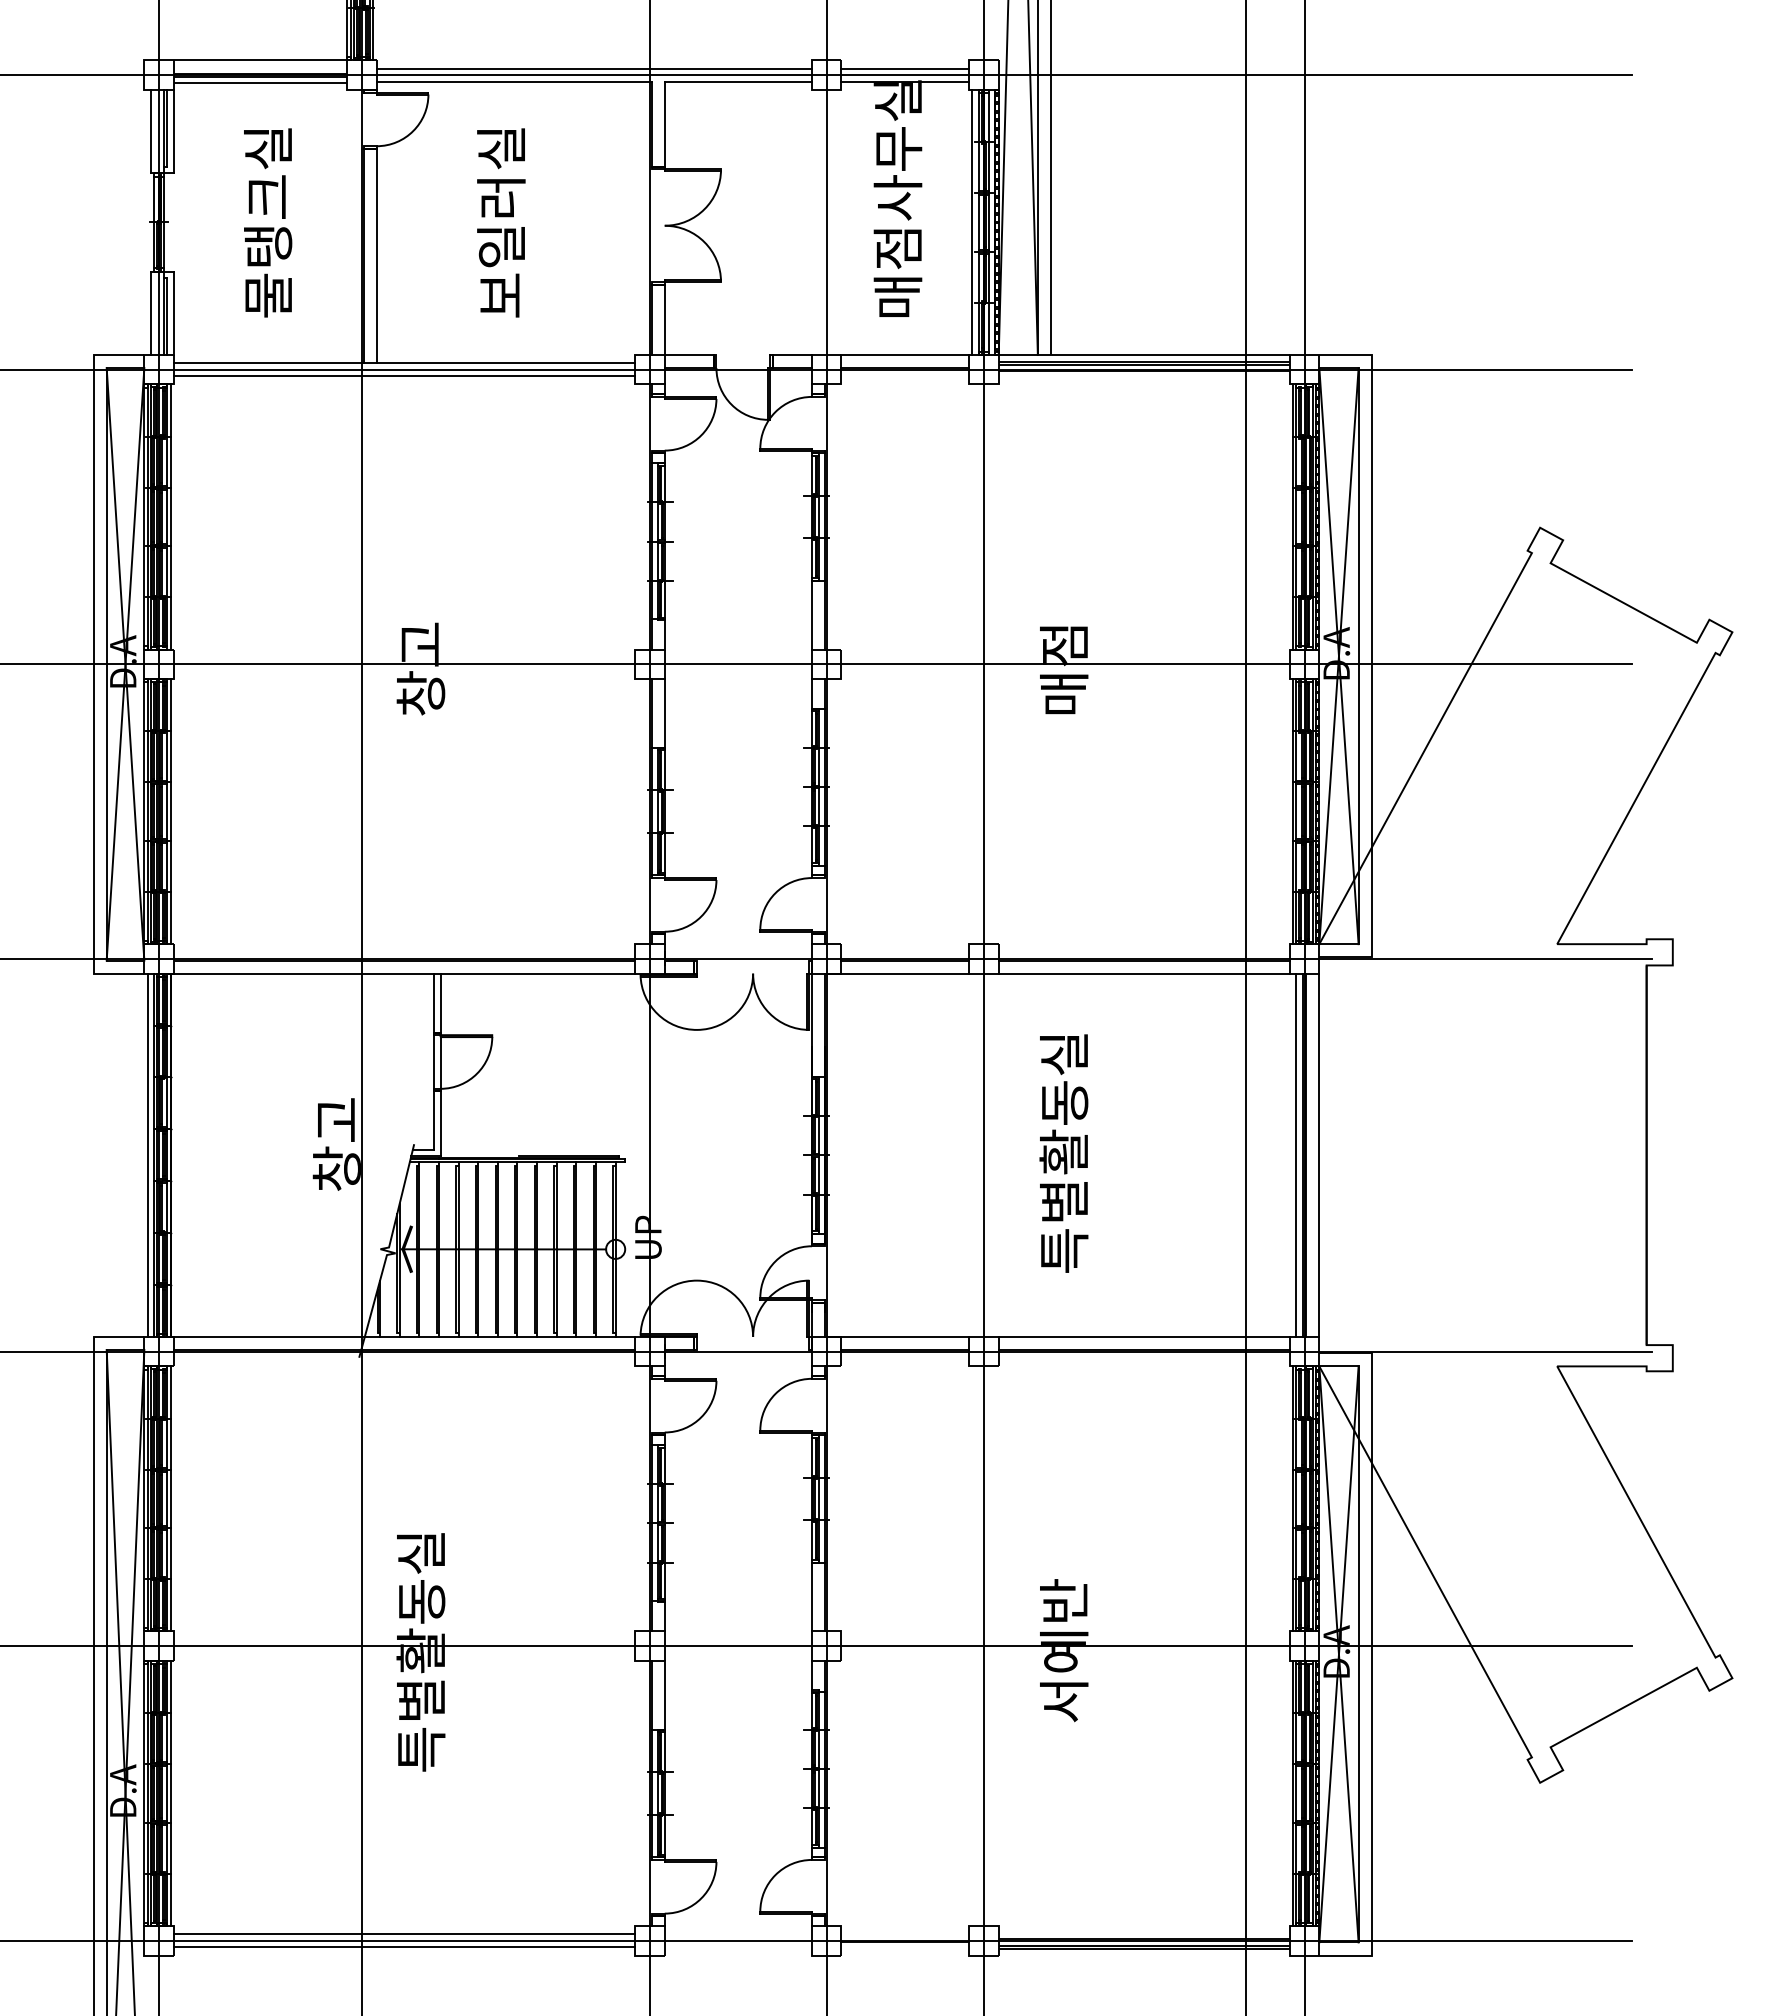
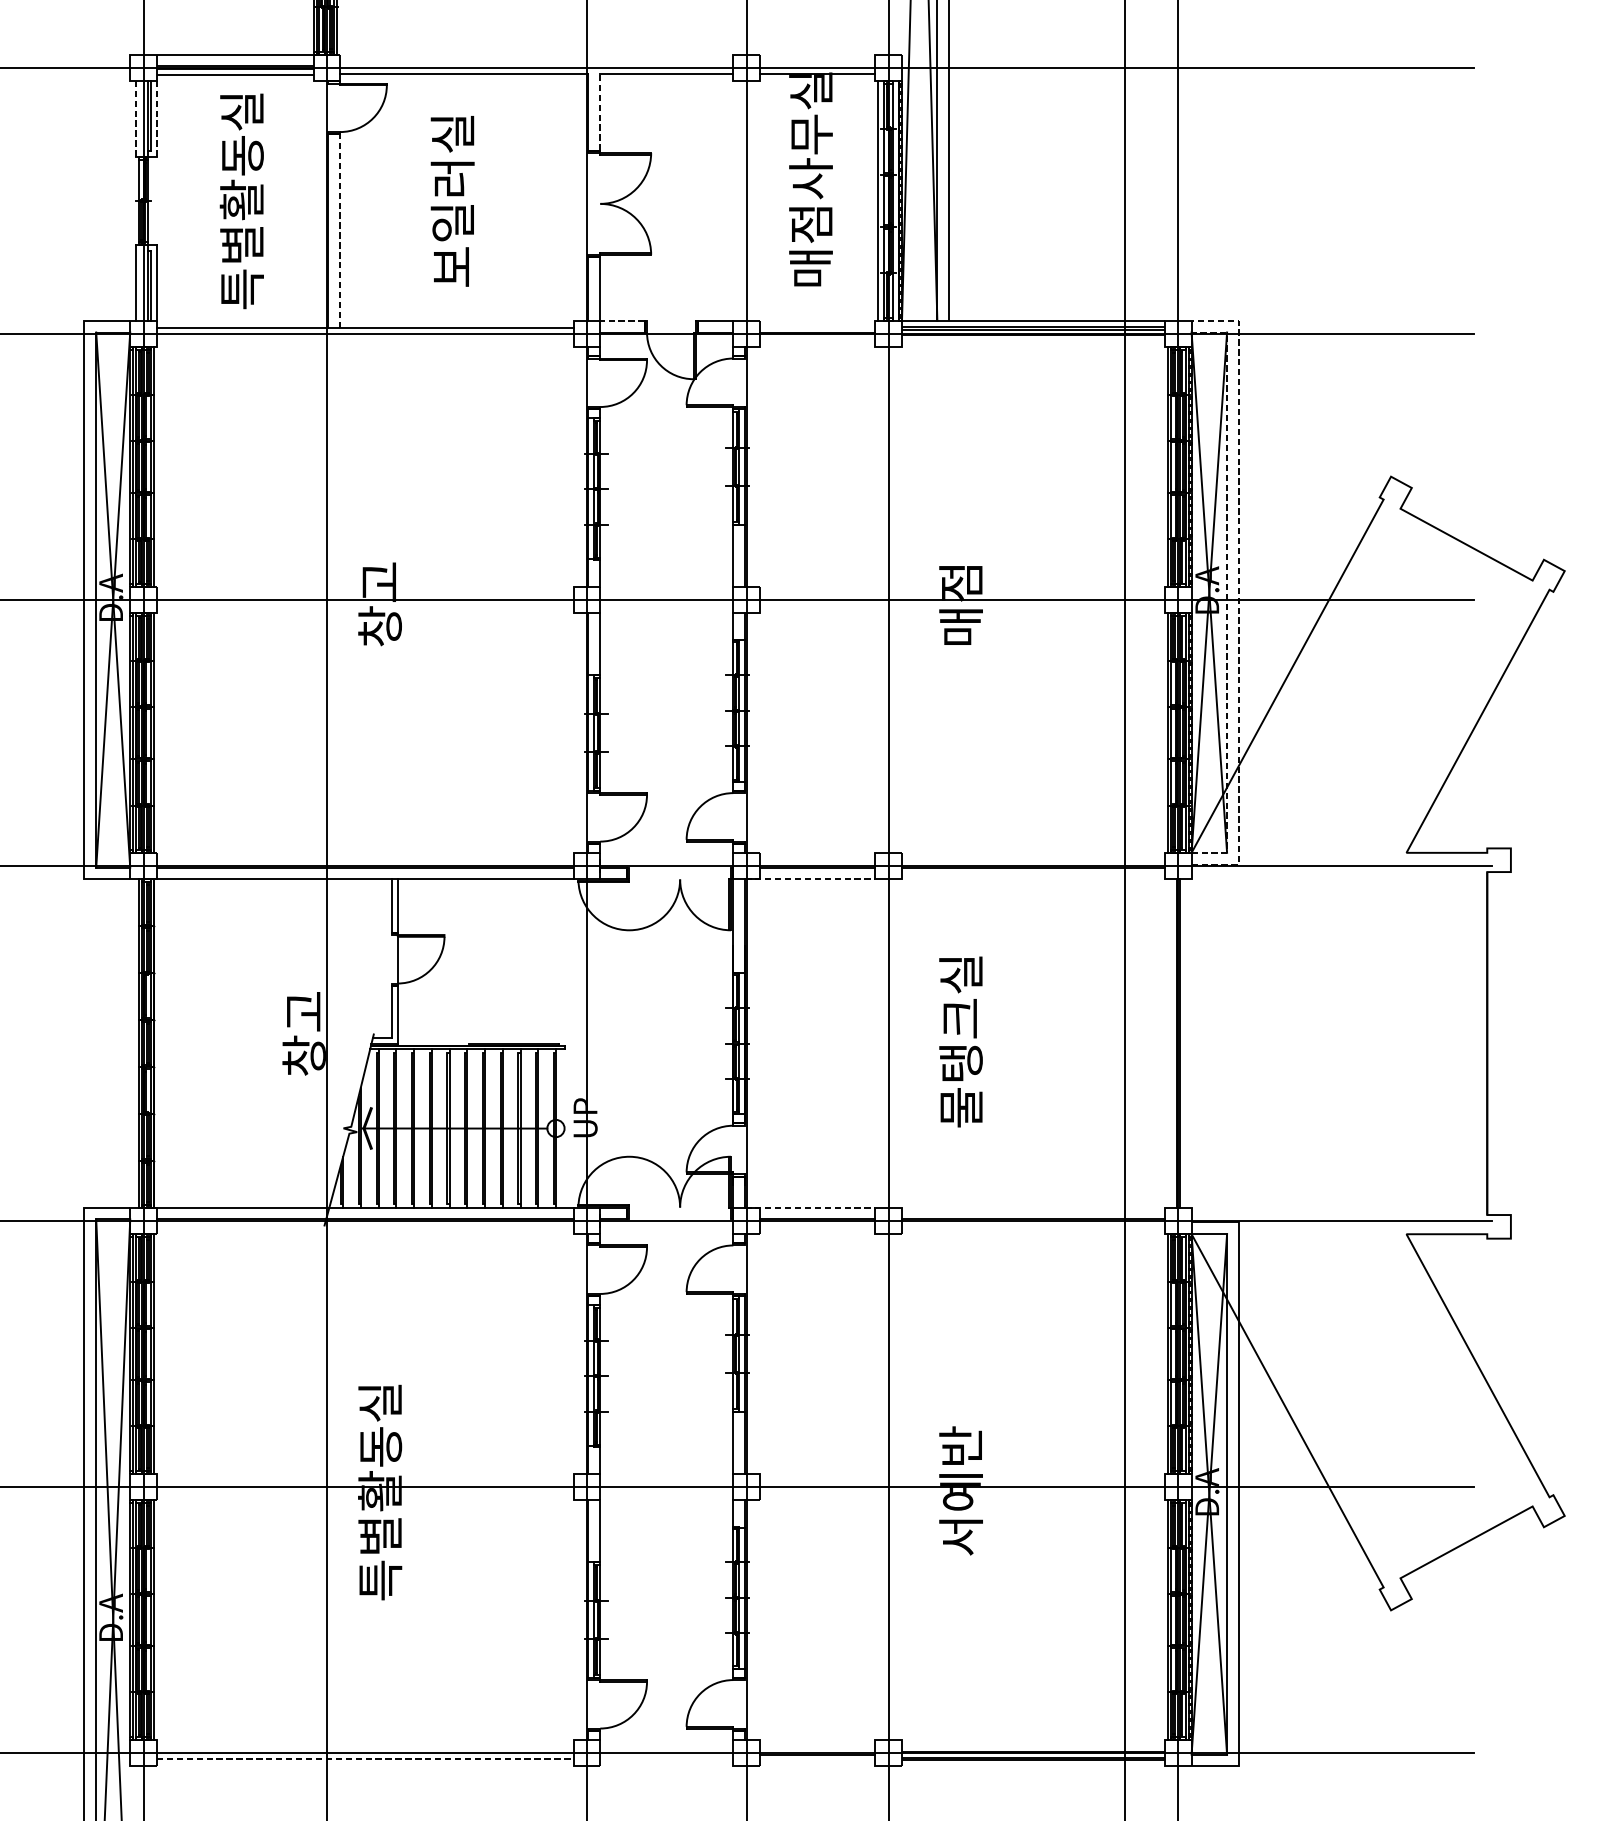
line: (594, 68) -> (536, 61), removed
line: (905, 68) -> (817, 61), removed
line: (664, 124) -> (600, 112), solid -> dashed
line: (150, 131) -> (135, 118), solid -> dashed
line: (173, 131) -> (156, 118), solid -> dashed
text: (267, 222) -> (241, 200), 물탱크실 -> 특별활동실
line: (376, 255) -> (339, 230), solid -> dashed
line: (689, 355) -> (622, 321), solid -> dashed
line: (905, 355) -> (817, 321), removed
line: (404, 376) -> (365, 340), removed
line: (1358, 655) -> (1226, 592), solid -> dashed
line: (1371, 655) -> (1238, 592), solid -> dashed
line: (897, 973) -> (810, 879), solid -> dashed
line: (1143, 973) -> (1032, 879), removed
line: (434, 1061) -> (392, 958), removed
text: (1063, 1153) -> (960, 1041), 특별활동실 -> 물탱크실
line: (147, 1154) -> (133, 1042), removed
line: (1296, 1154) -> (1170, 1042), removed
line: (1319, 1154) -> (1191, 1042), removed
line: (897, 1336) -> (810, 1207), solid -> dashed
line: (1143, 1336) -> (1032, 1207), removed
line: (404, 1934) -> (365, 1747), removed
line: (404, 1947) -> (365, 1759), solid -> dashed

